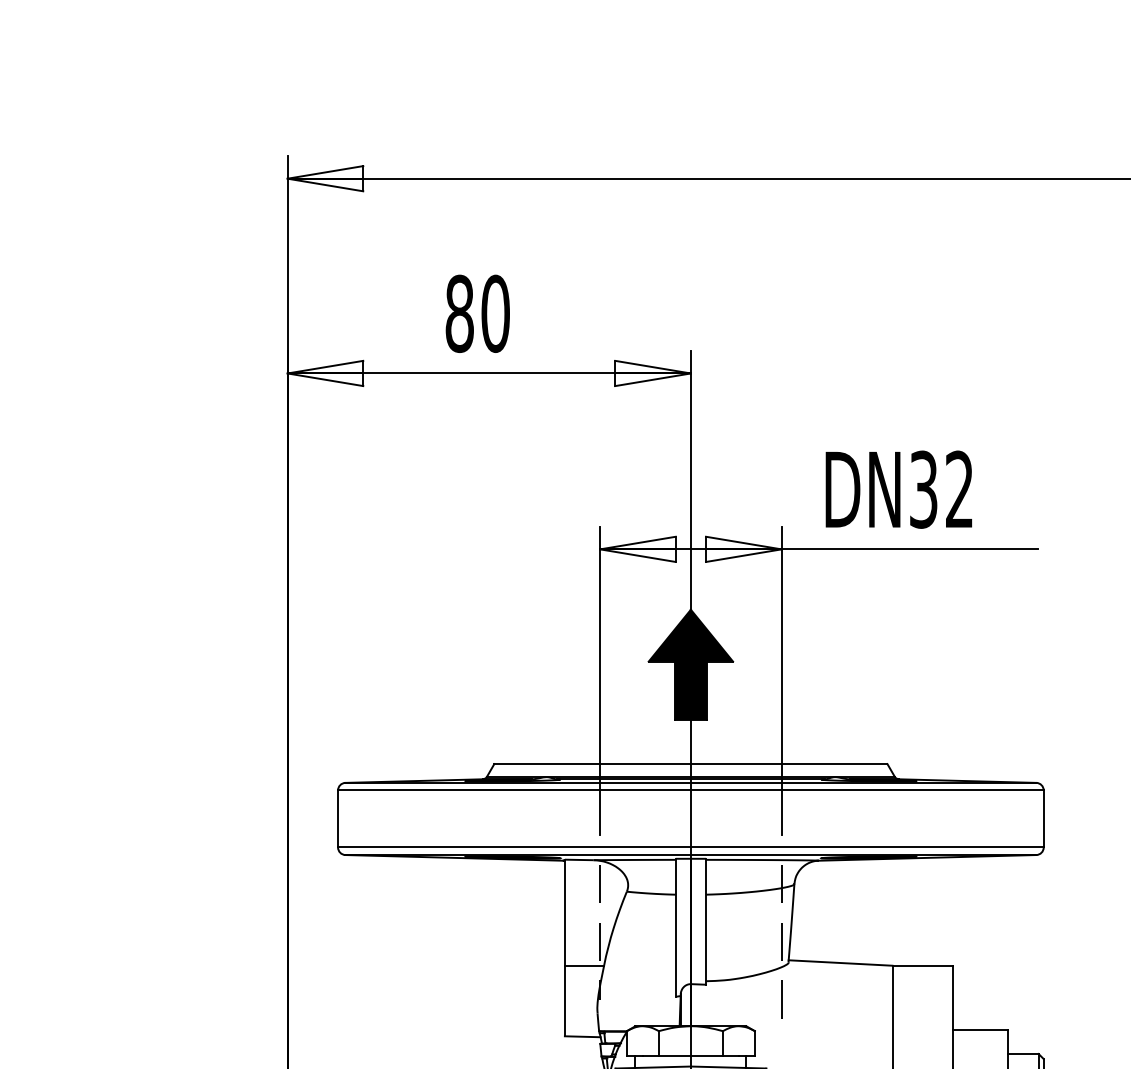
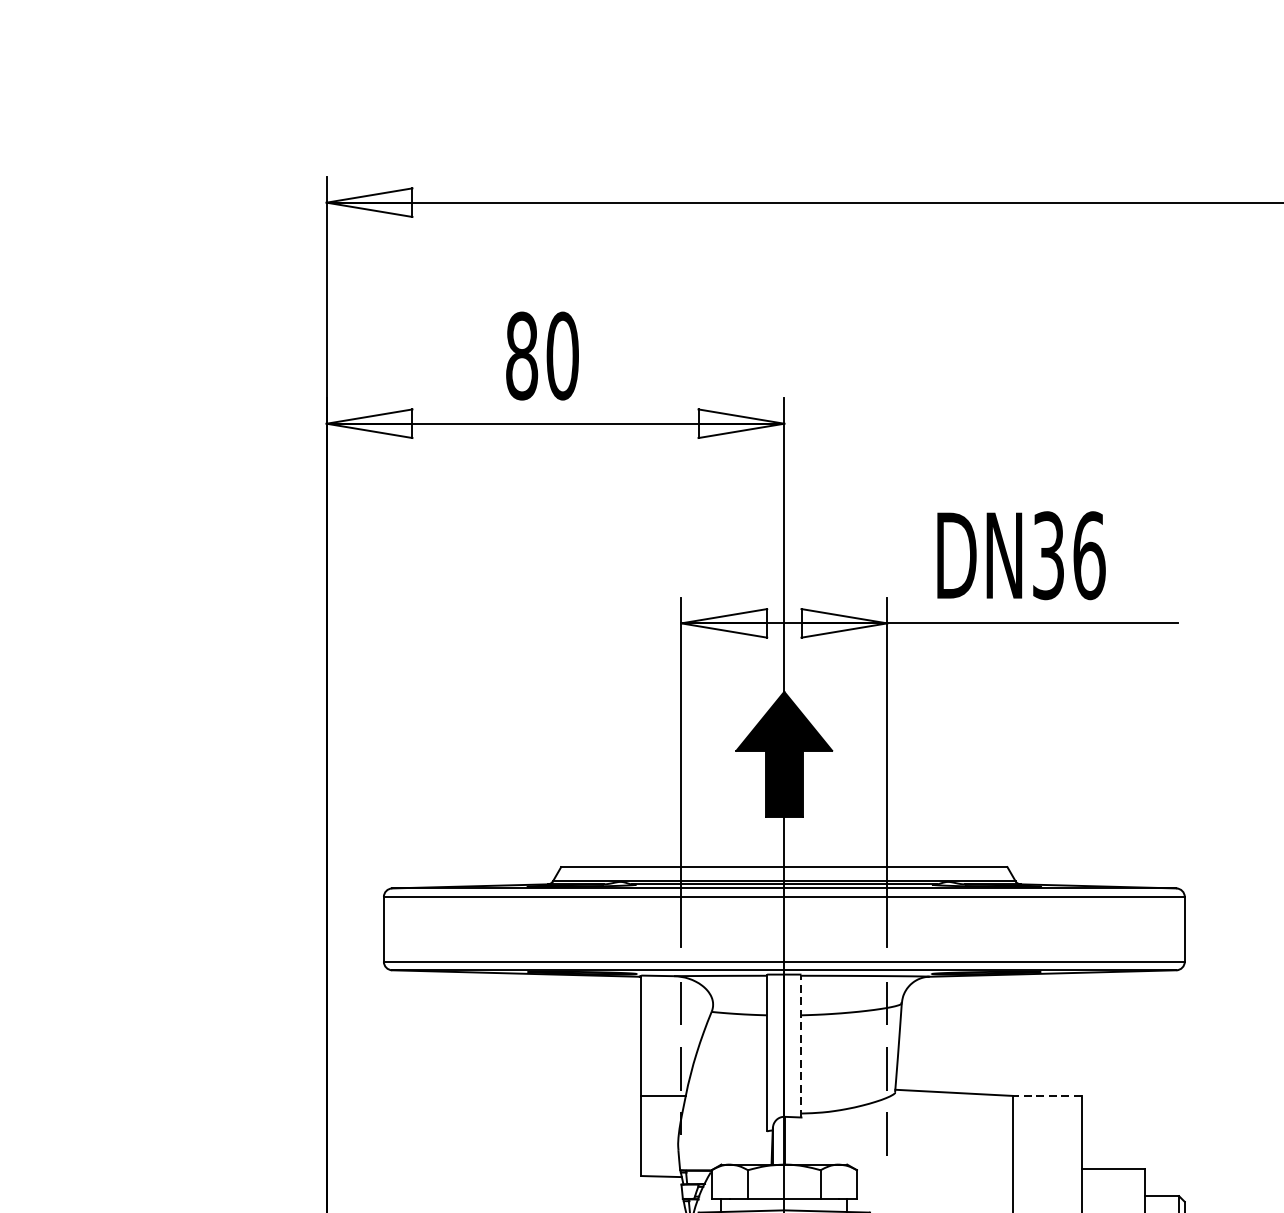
text: (959, 489) -> (1089, 555), DN32 -> DN36
line: (706, 921) -> (802, 1045), solid -> dashed
line: (922, 965) -> (1047, 1095), solid -> dashed

